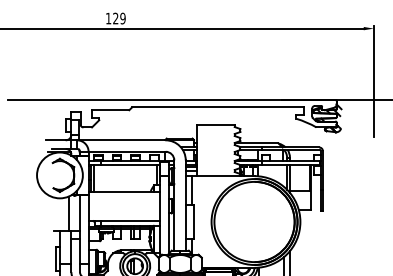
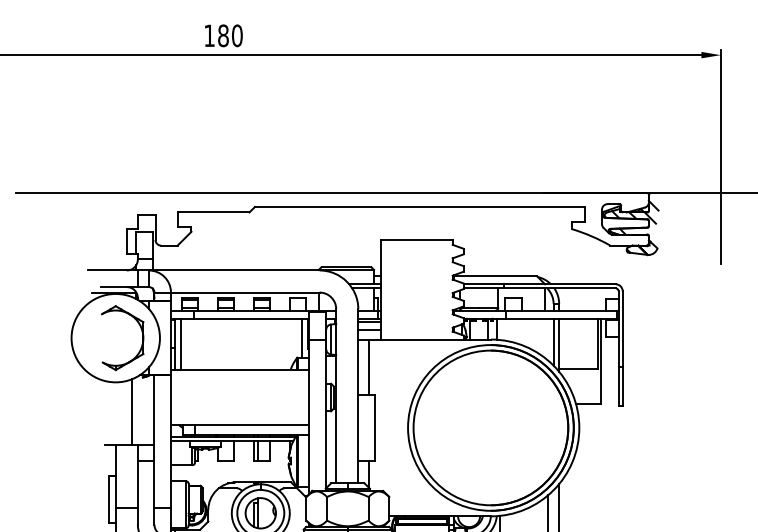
text: (119, 18) -> (230, 35), 129 -> 180

